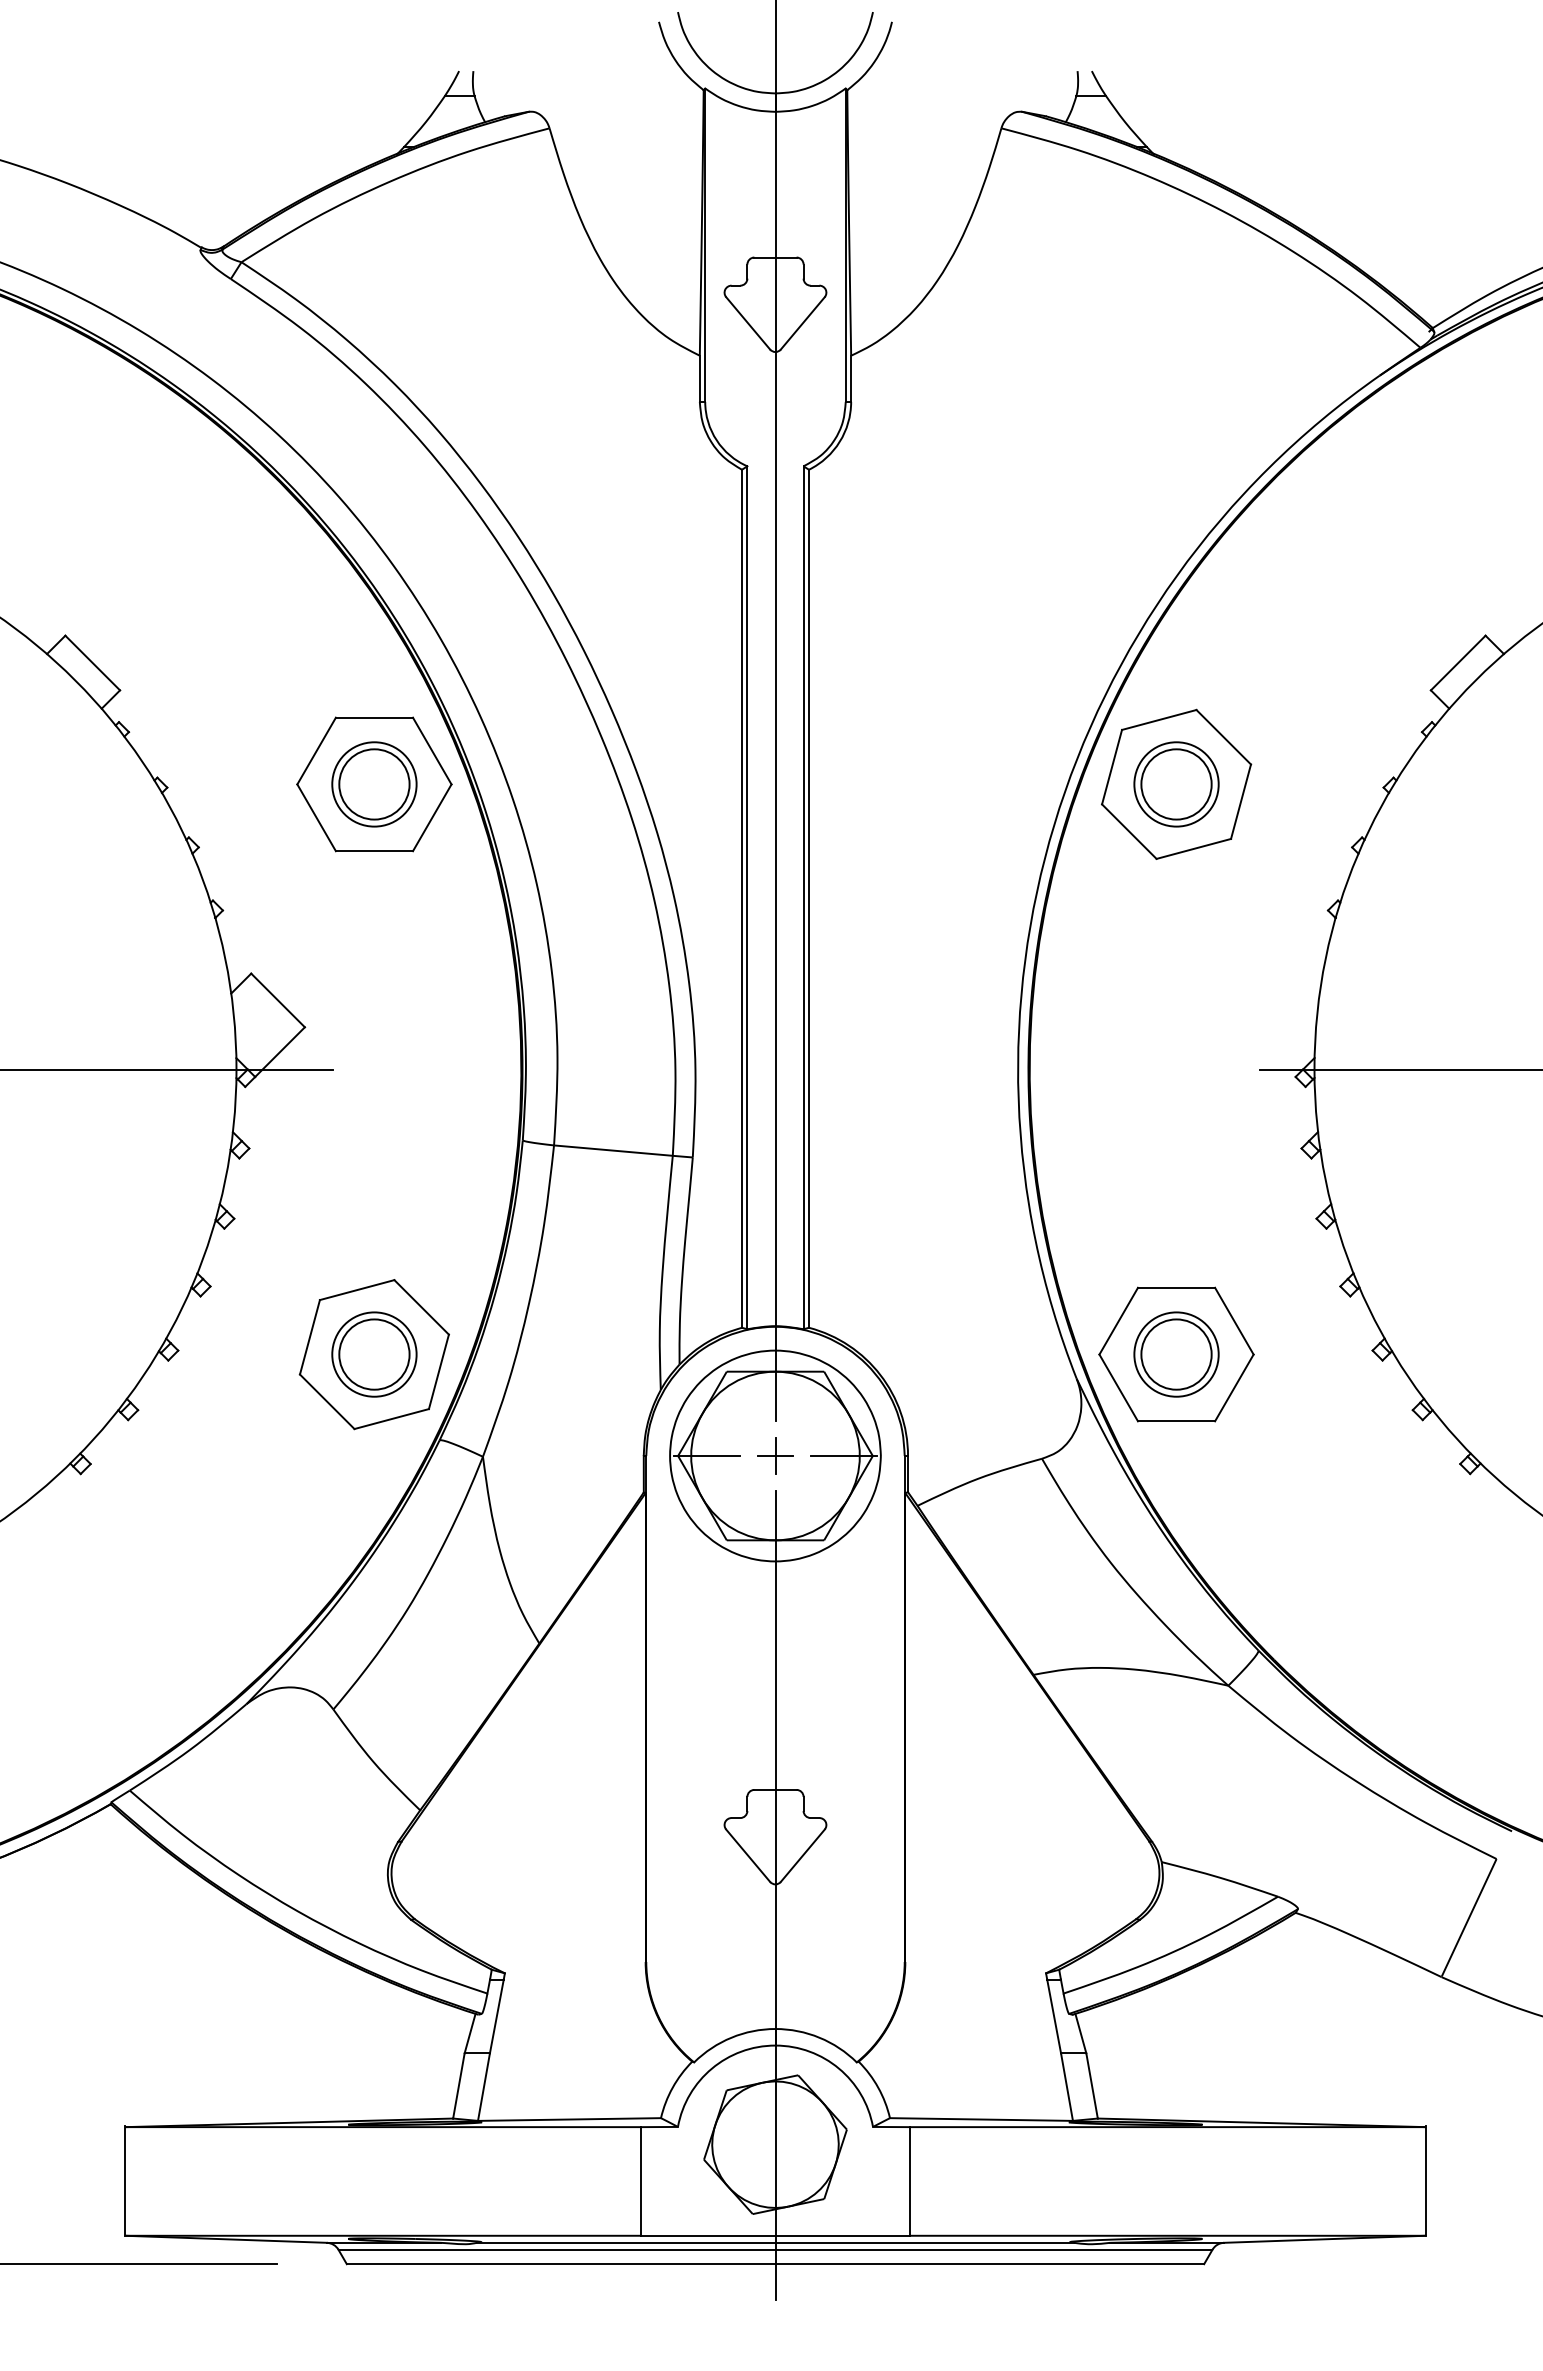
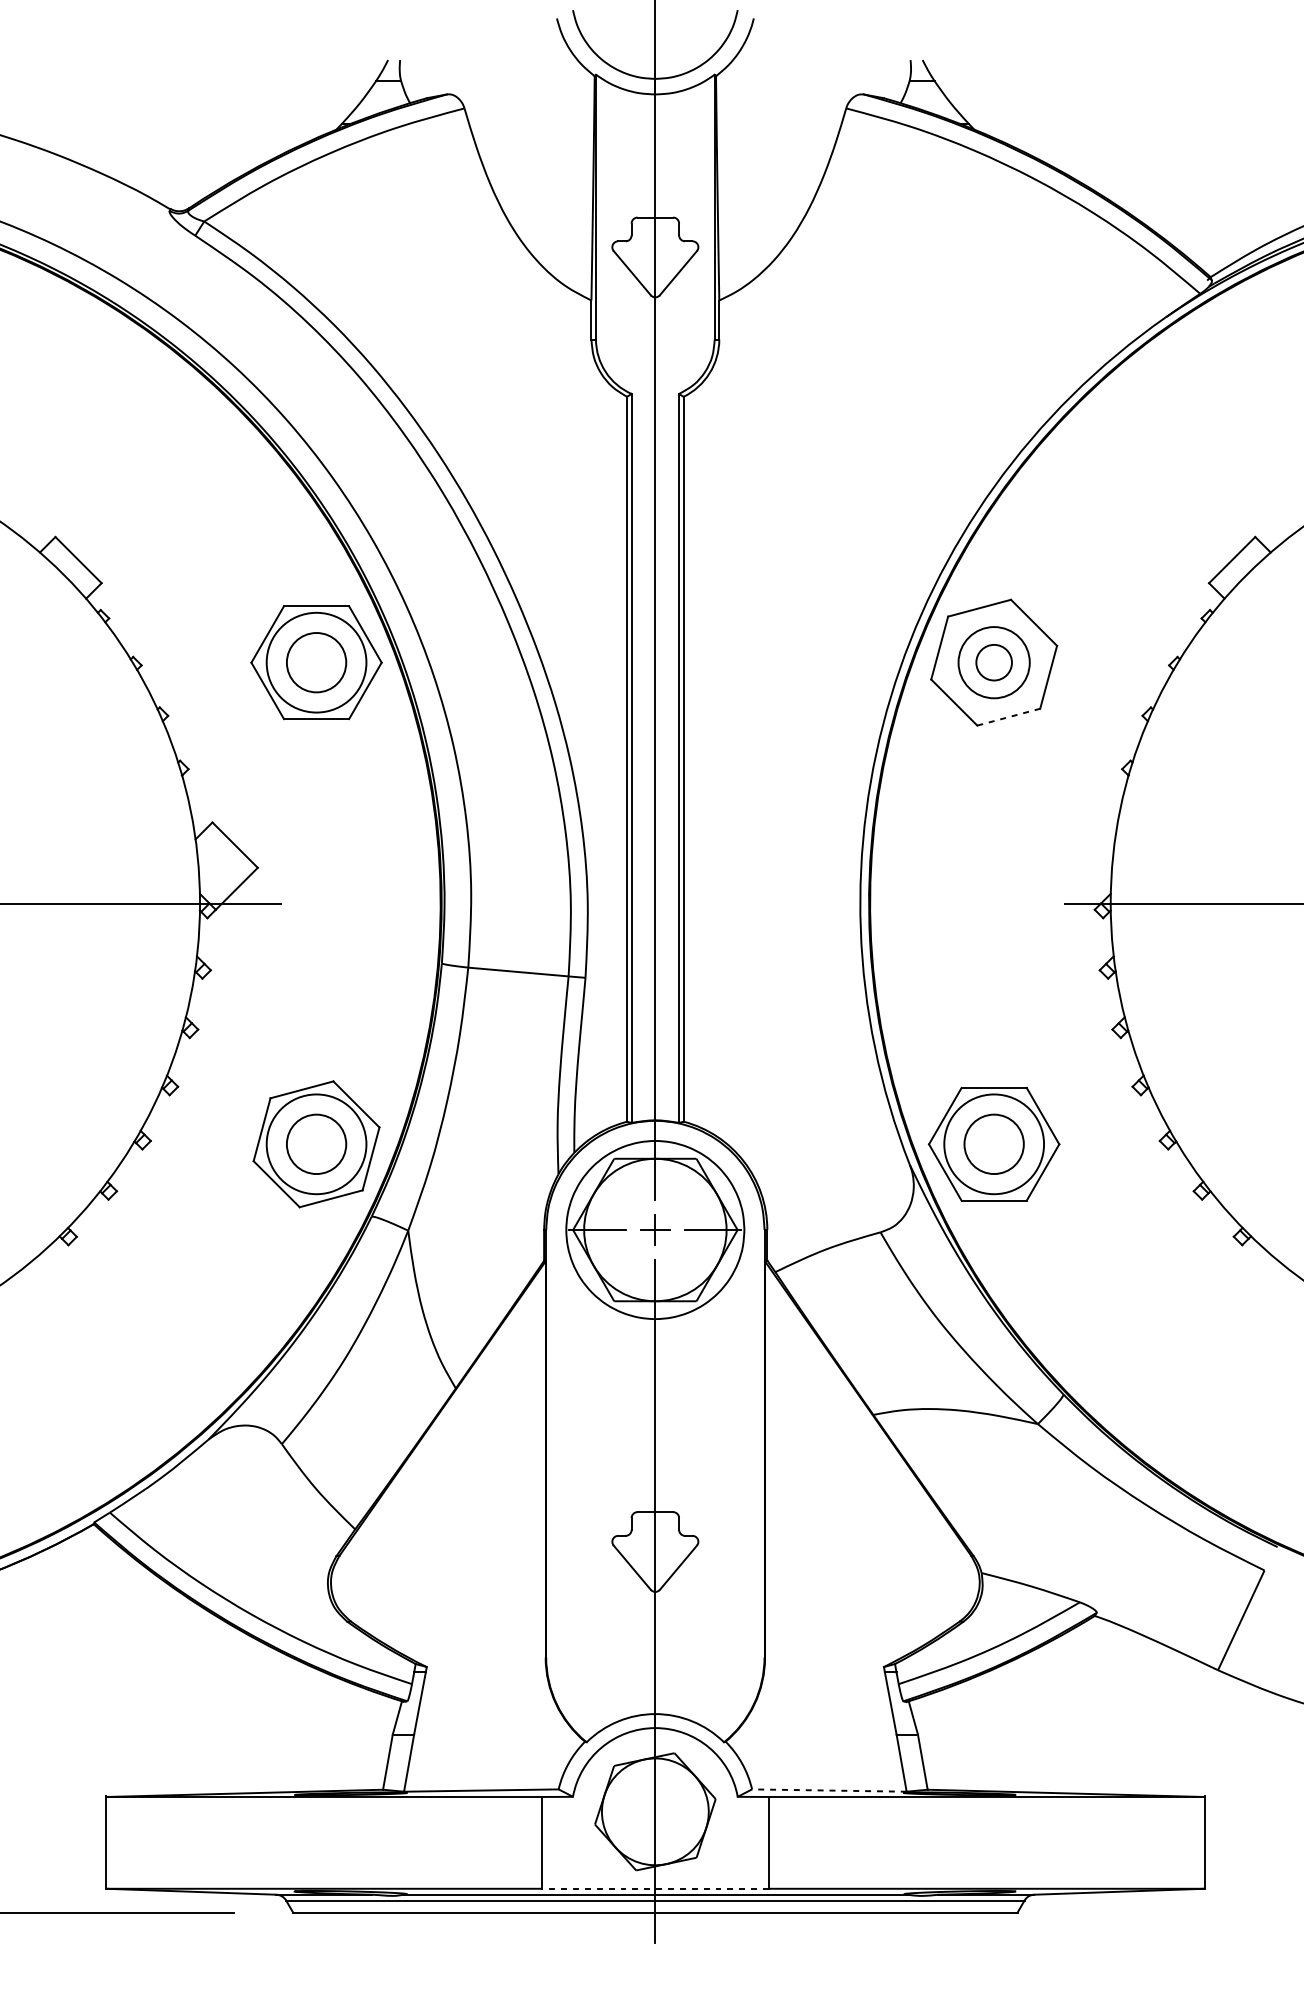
circle: (374, 784) -> (316, 662), size x1.4
circle: (1176, 784) -> (994, 662), size x0.6
line: (1193, 848) -> (1008, 716), solid -> dashed
circle: (374, 1354) -> (316, 1144), size x1.4
circle: (1176, 1354) -> (994, 1144), size x1.4
line: (980, 2119) -> (828, 1790), solid -> dashed
line: (774, 2235) -> (654, 1888), solid -> dashed

